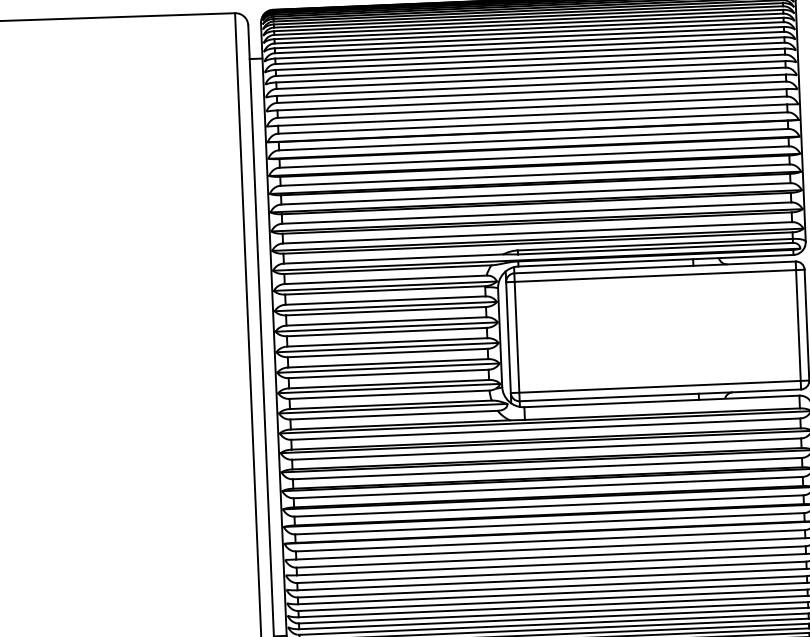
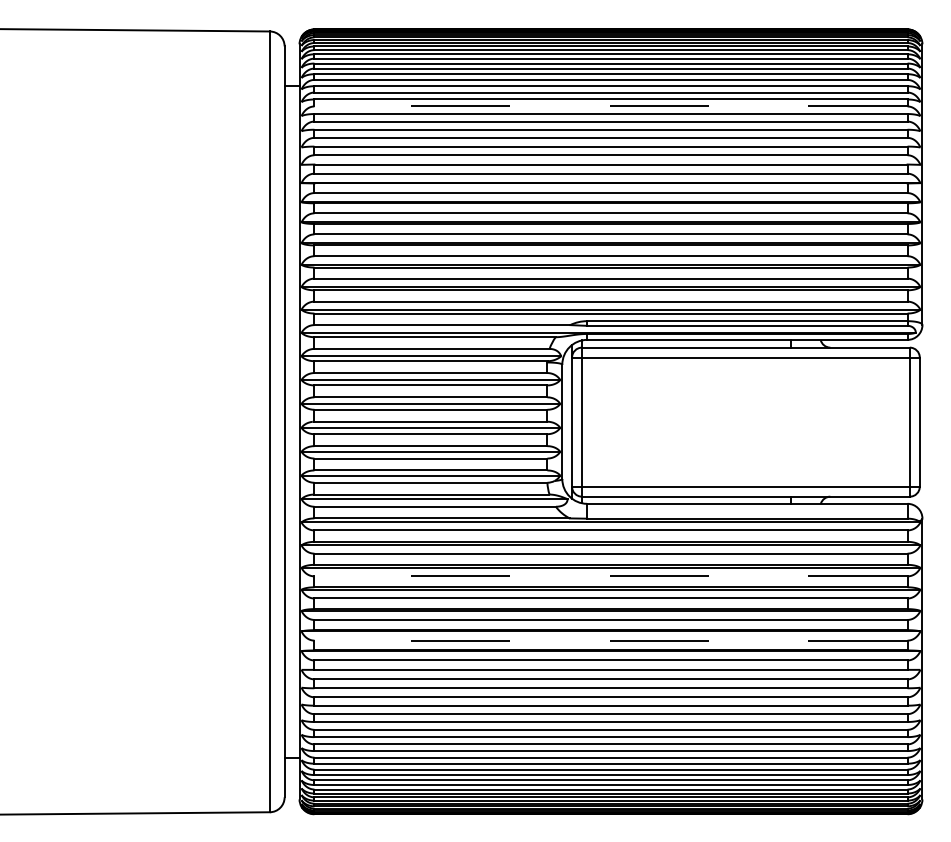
line: (530, 65) -> (611, 106), solid -> dashed
line: (547, 468) -> (611, 576), solid -> dashed
line: (550, 523) -> (611, 640), solid -> dashed

